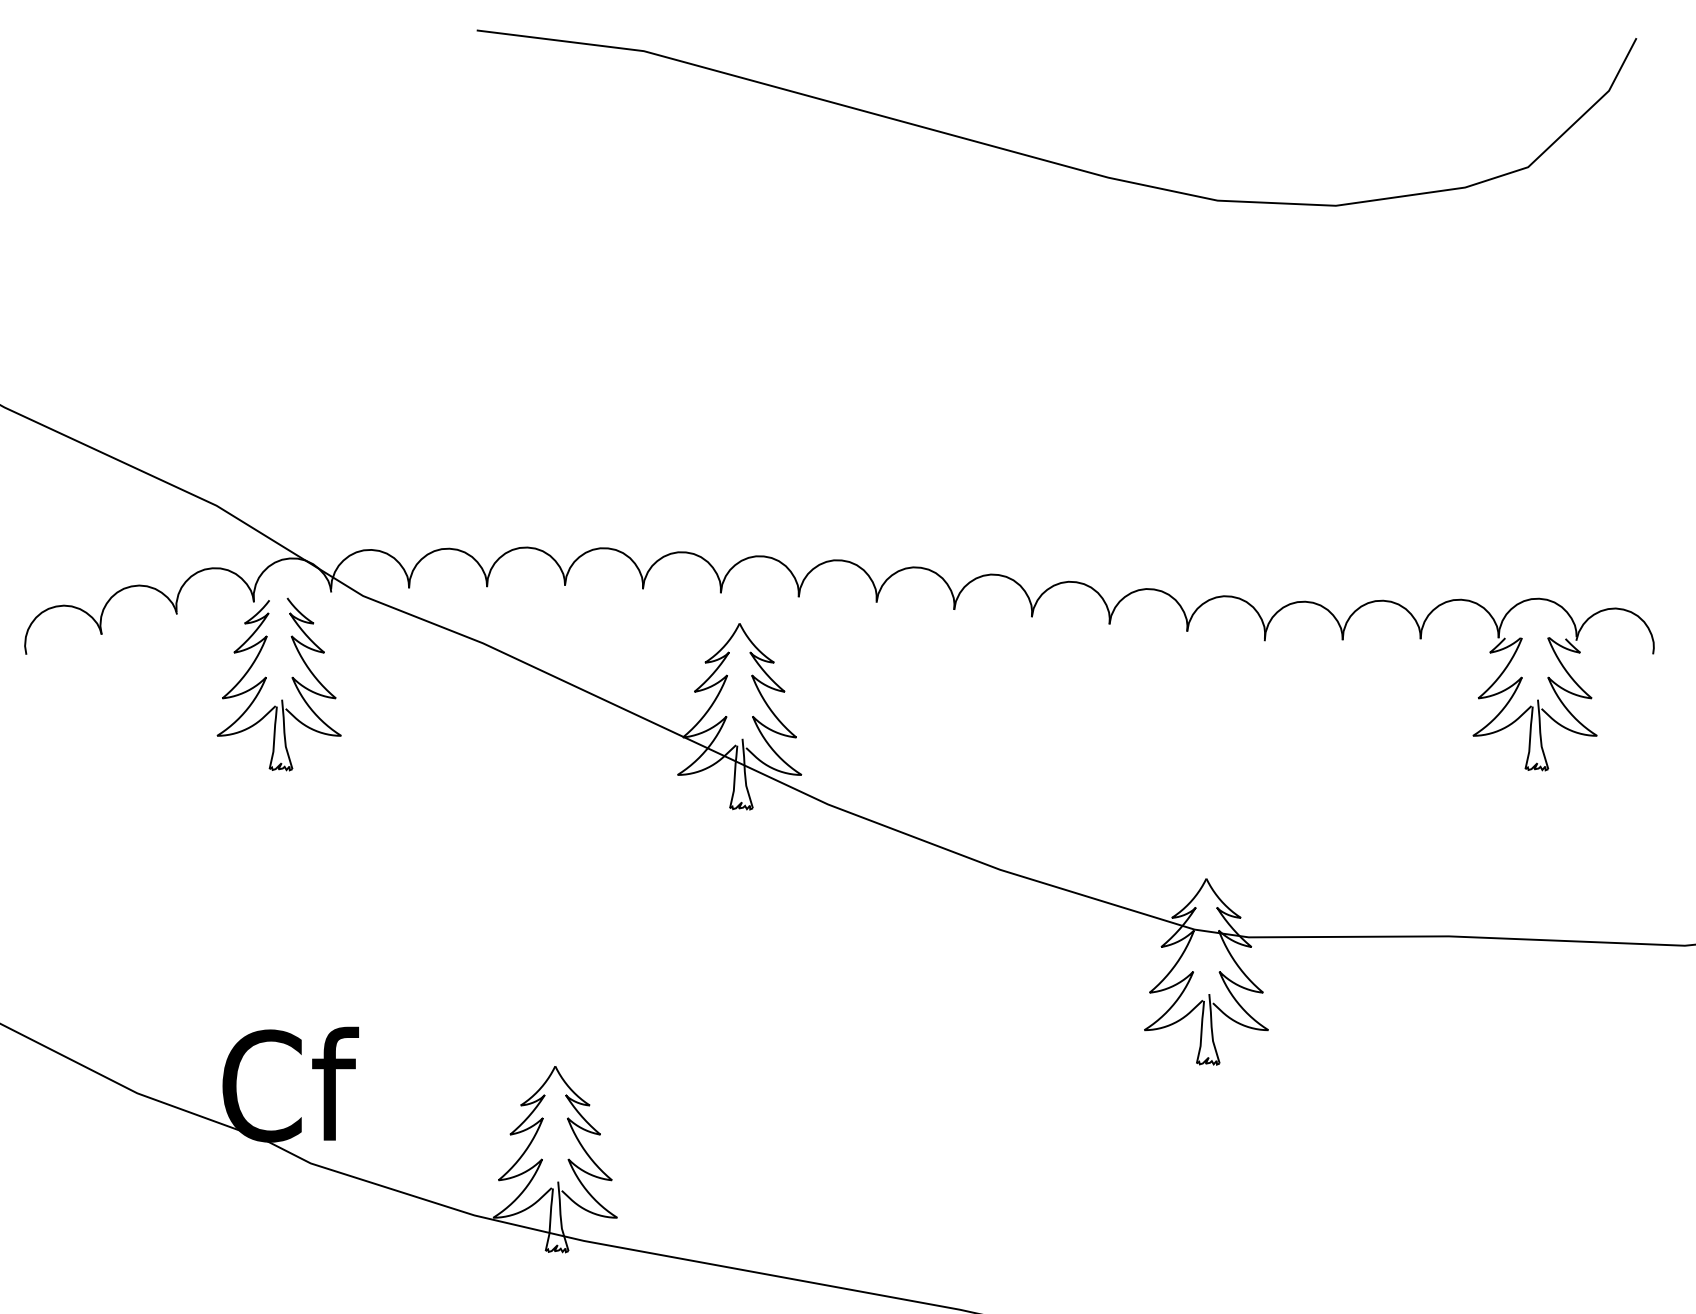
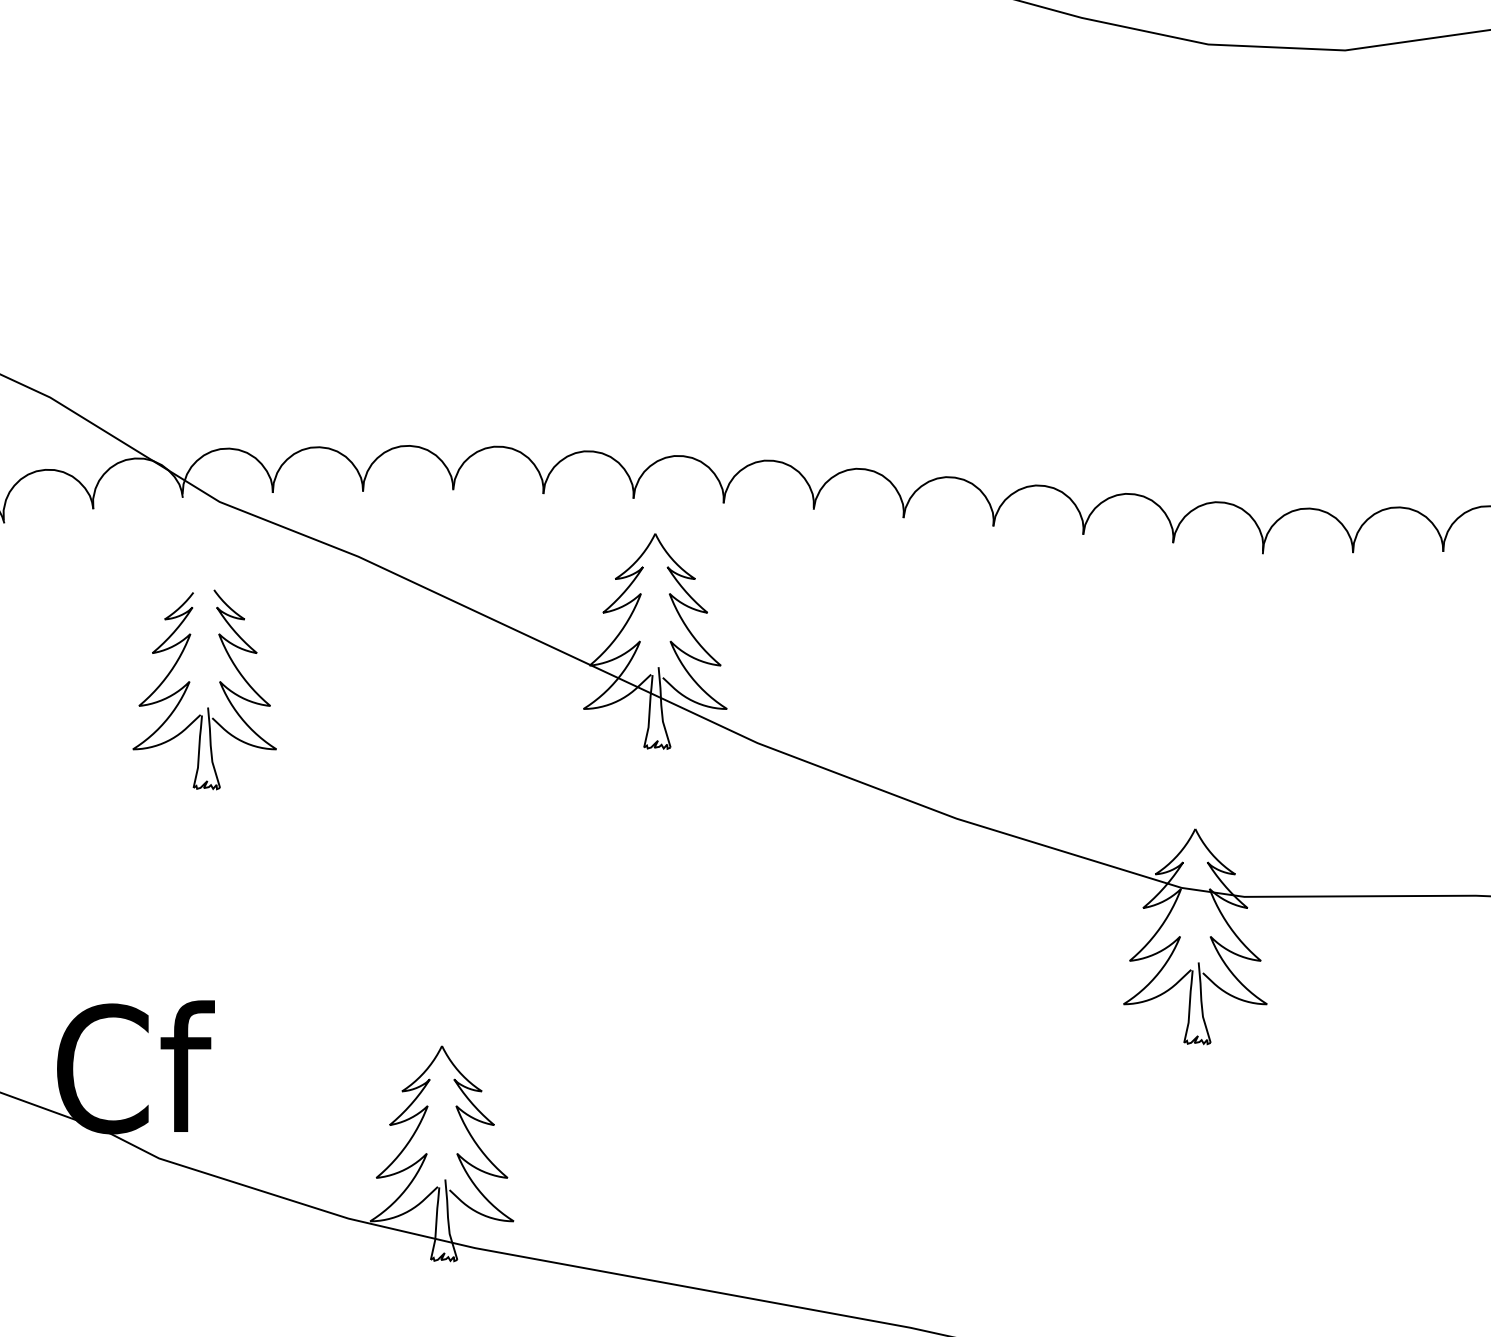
part: (266, 679) -> (190, 684), moved

